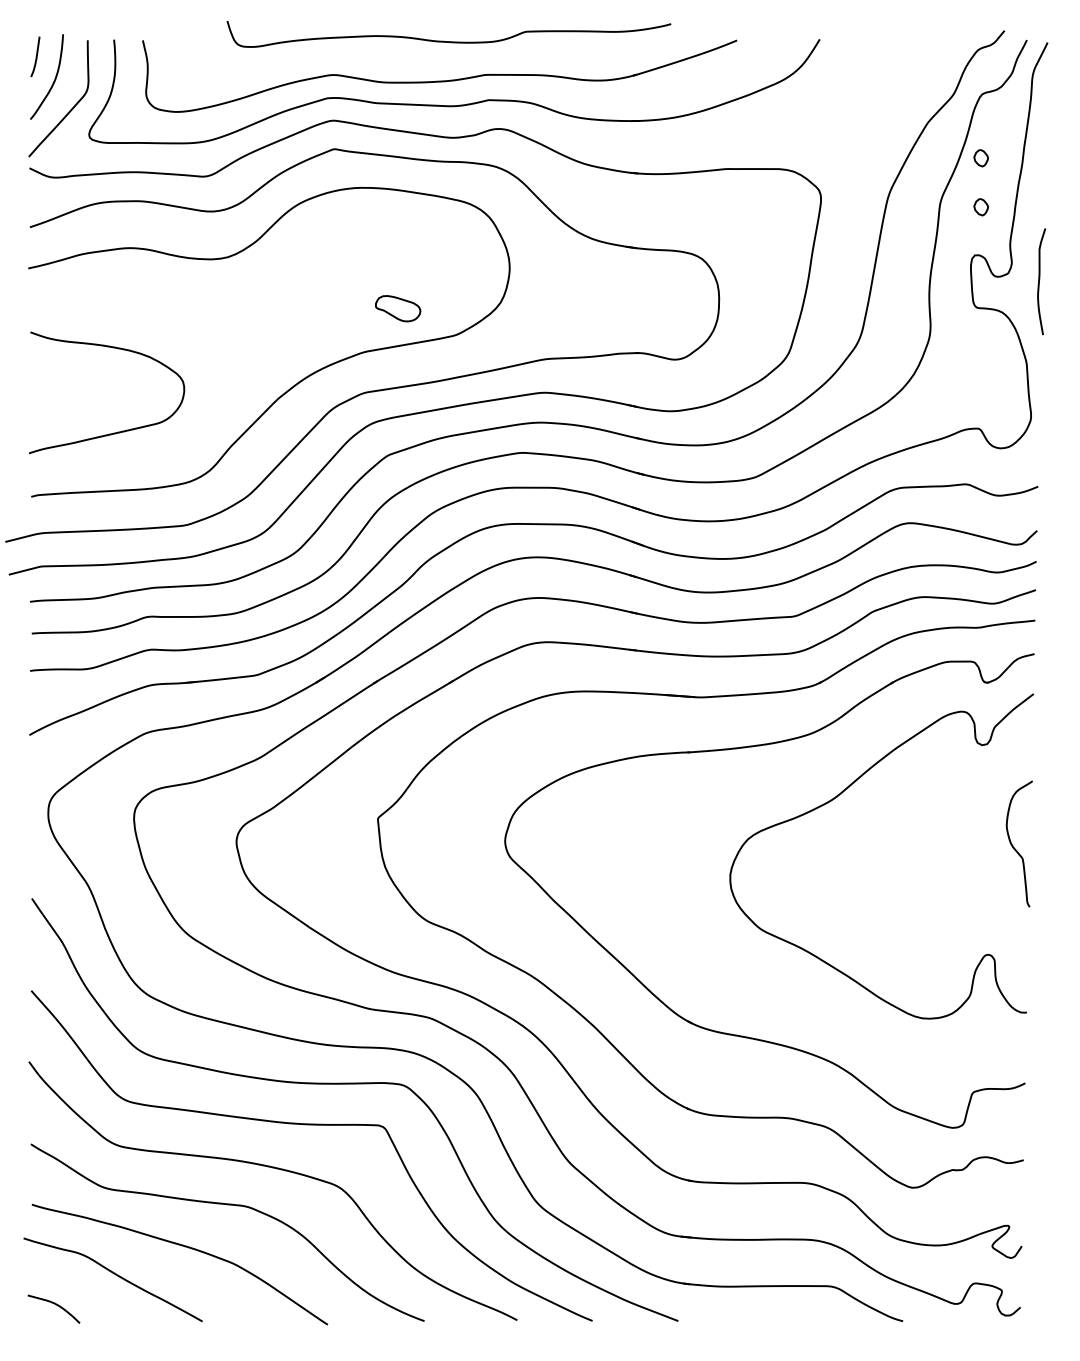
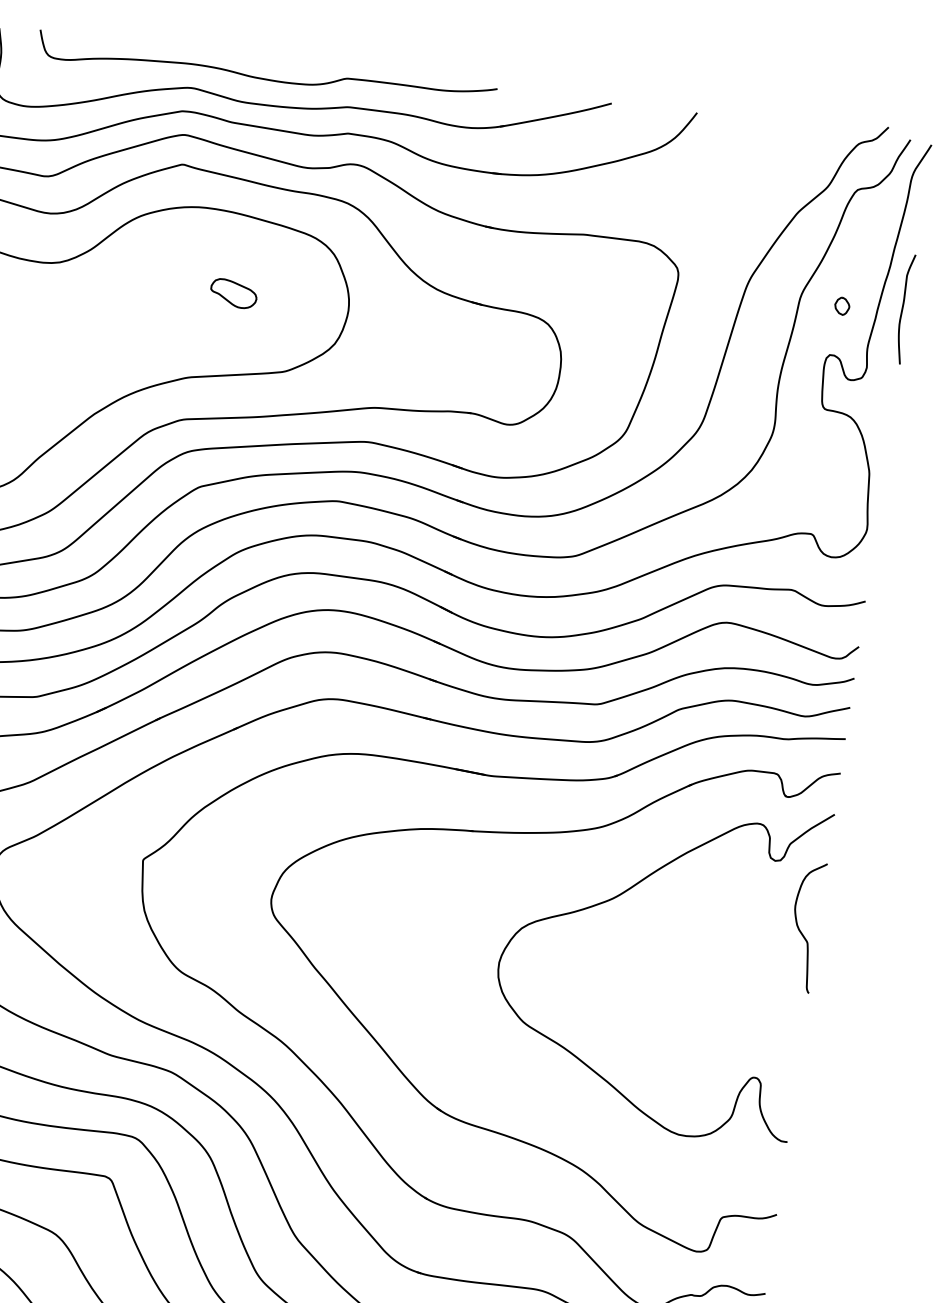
curve: (448, 41) -> (265, 78), moved
part: (980, 158) -> (847, 255), removed
curve: (1039, 281) -> (902, 308), moved
part: (398, 308) -> (234, 293), moved
curve: (1013, 845) -> (799, 927), moved

